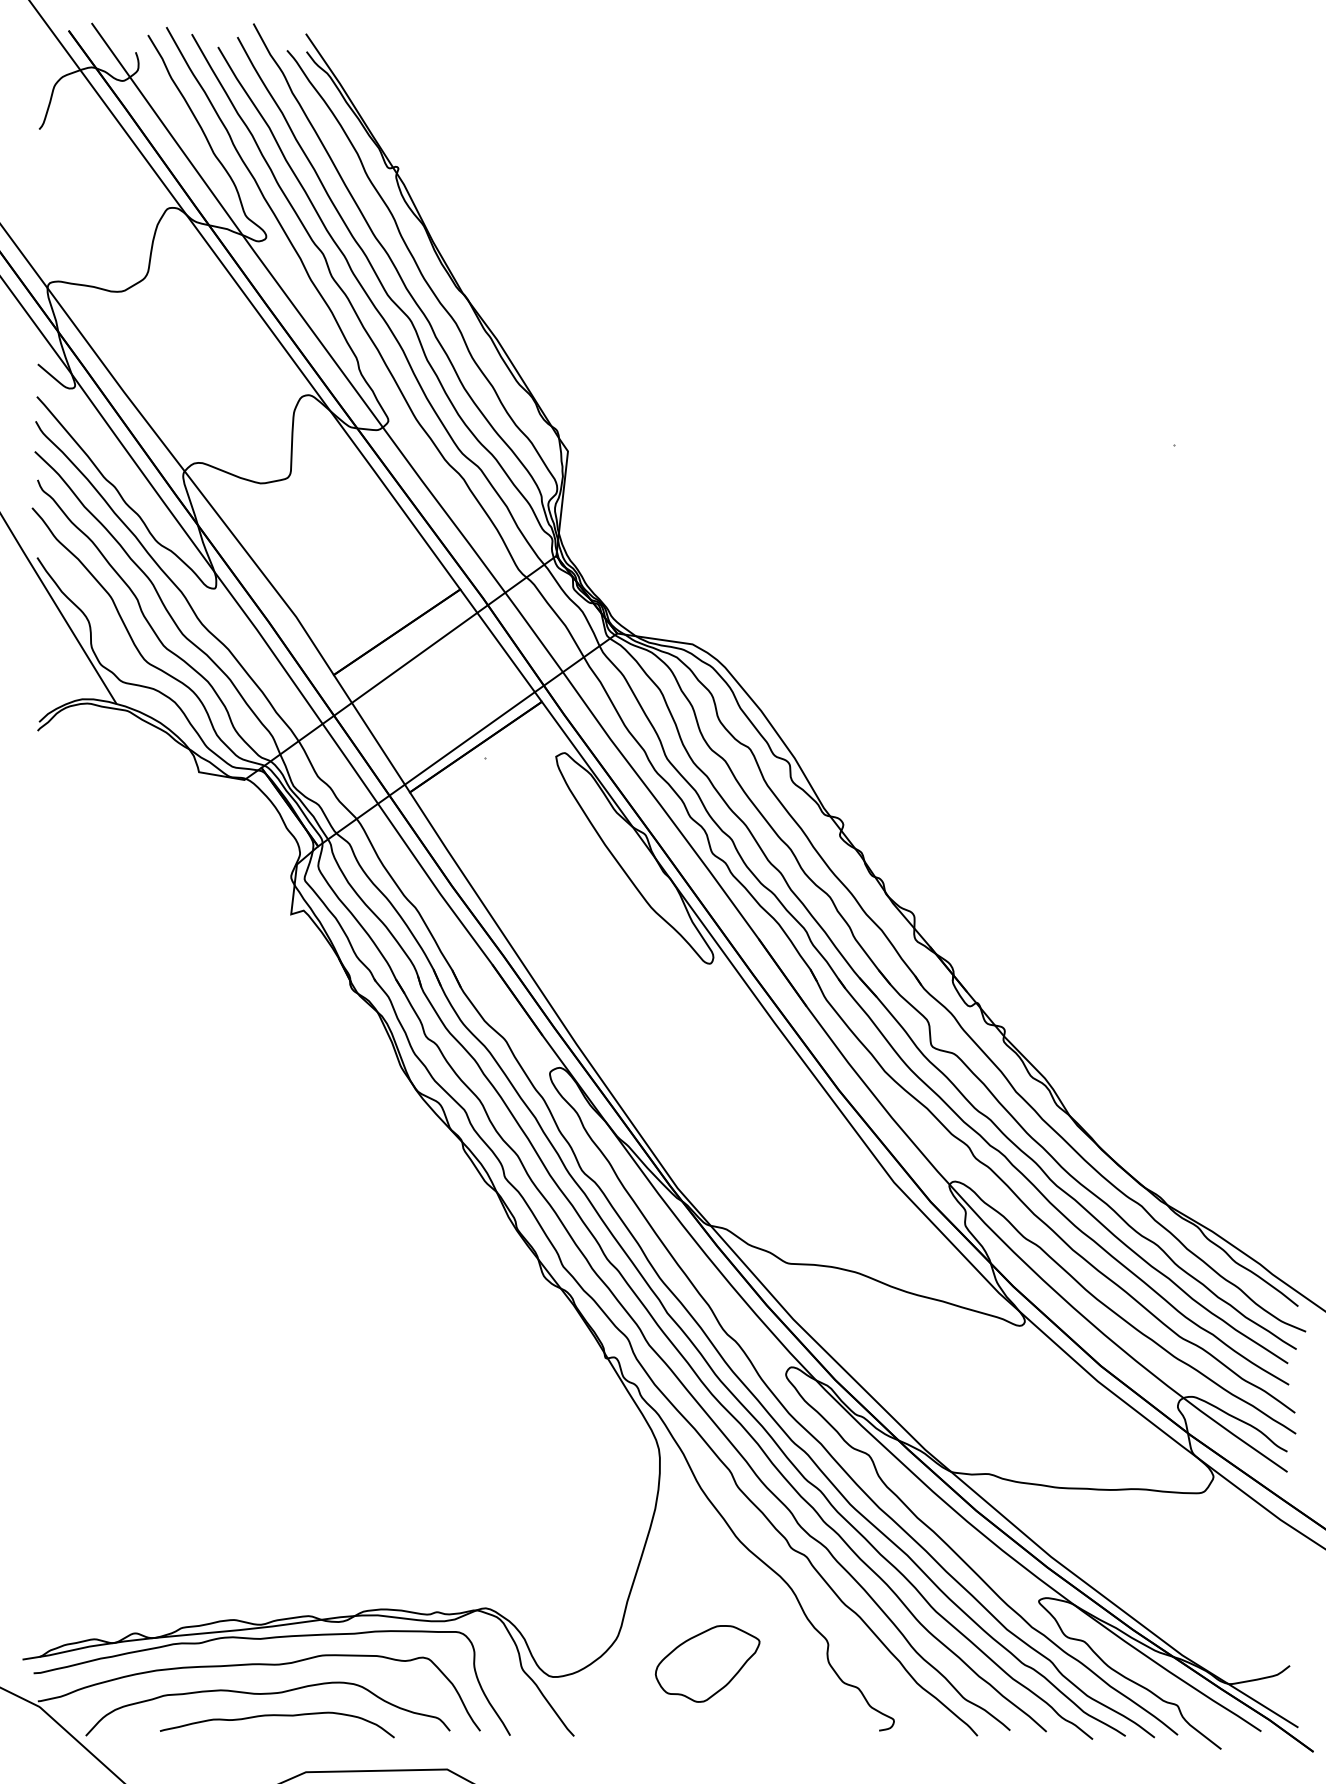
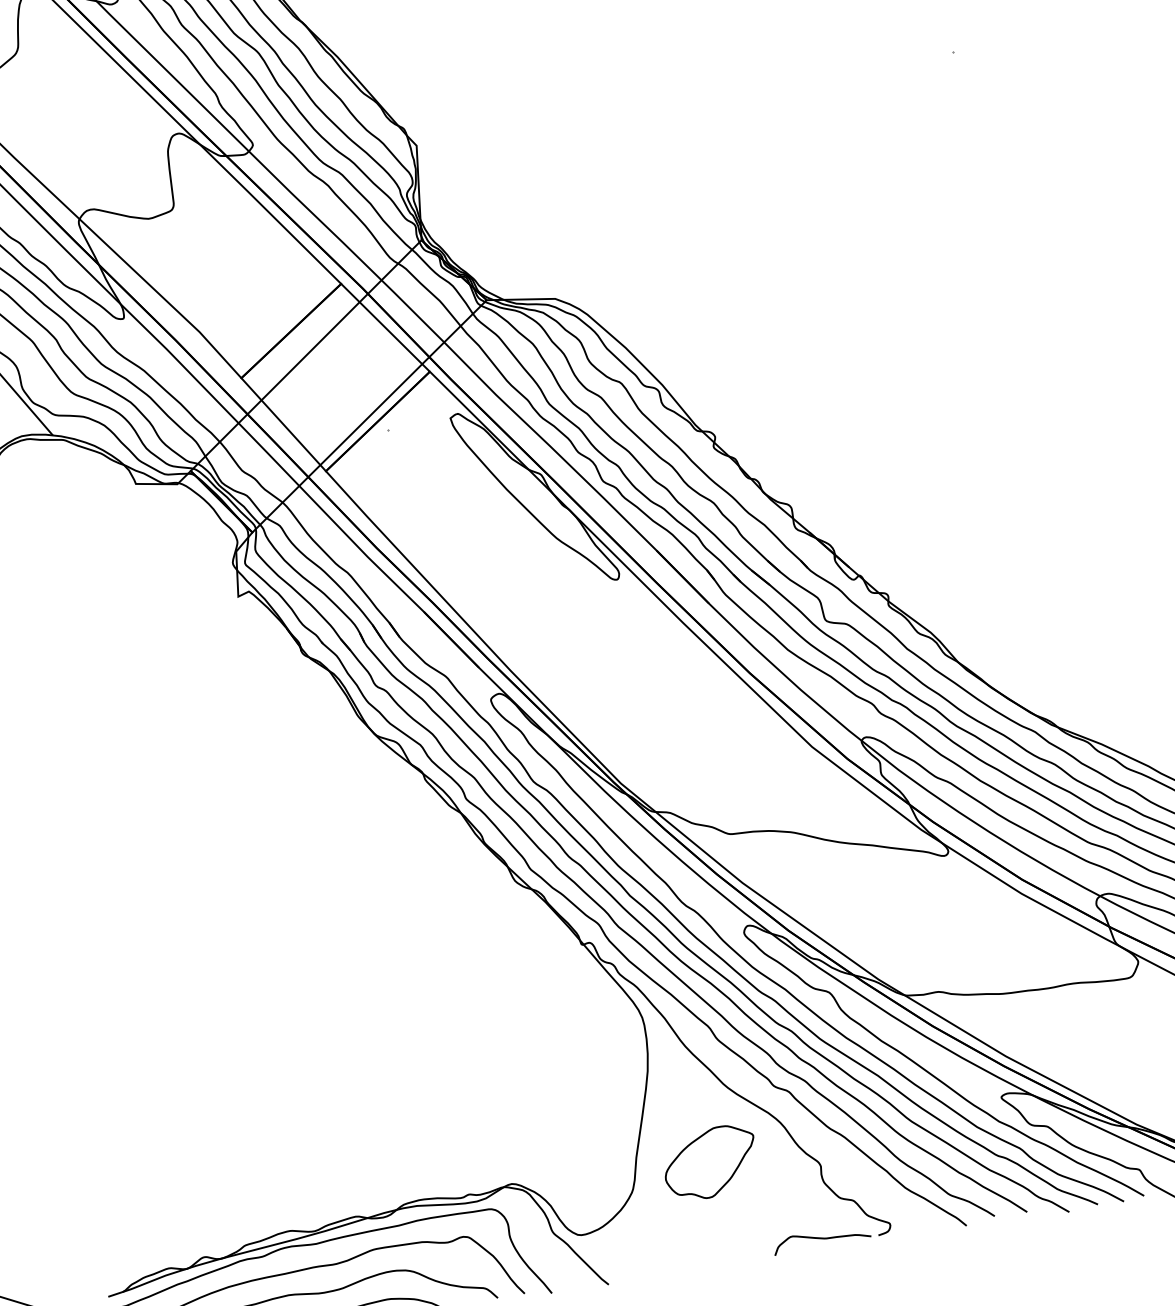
part: (707, 1663) -> (710, 1162), moved
curve: (816, 1724) -> (822, 1239), added

